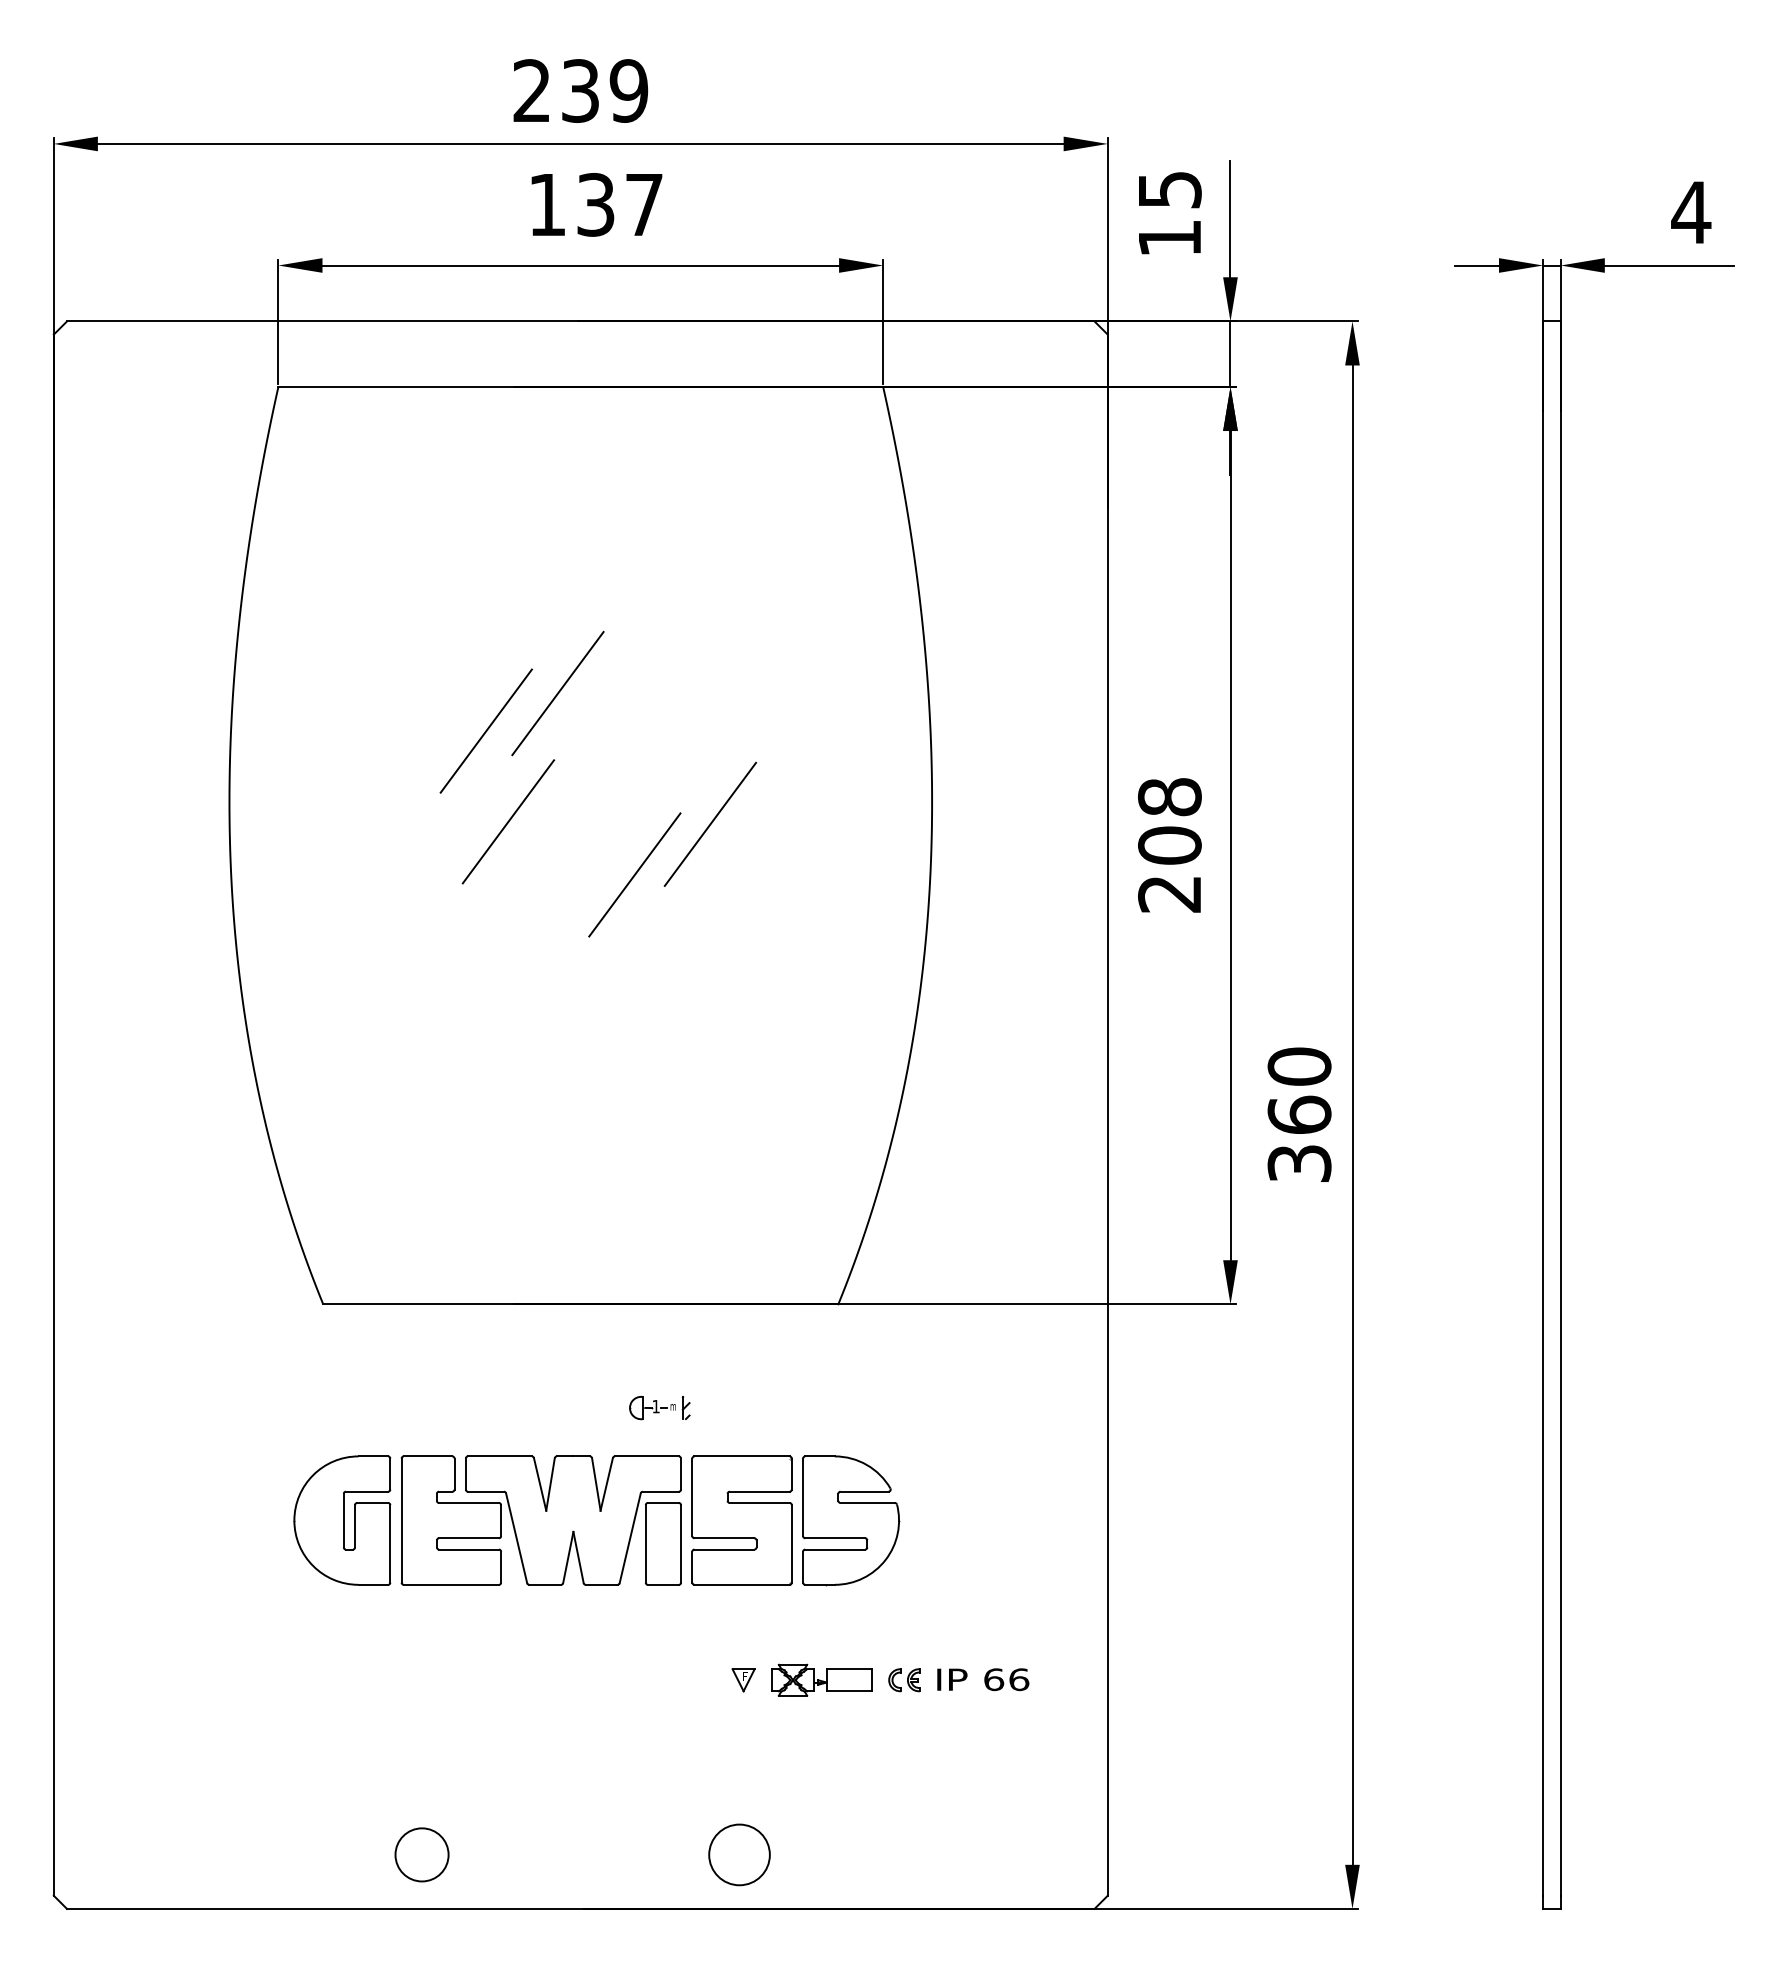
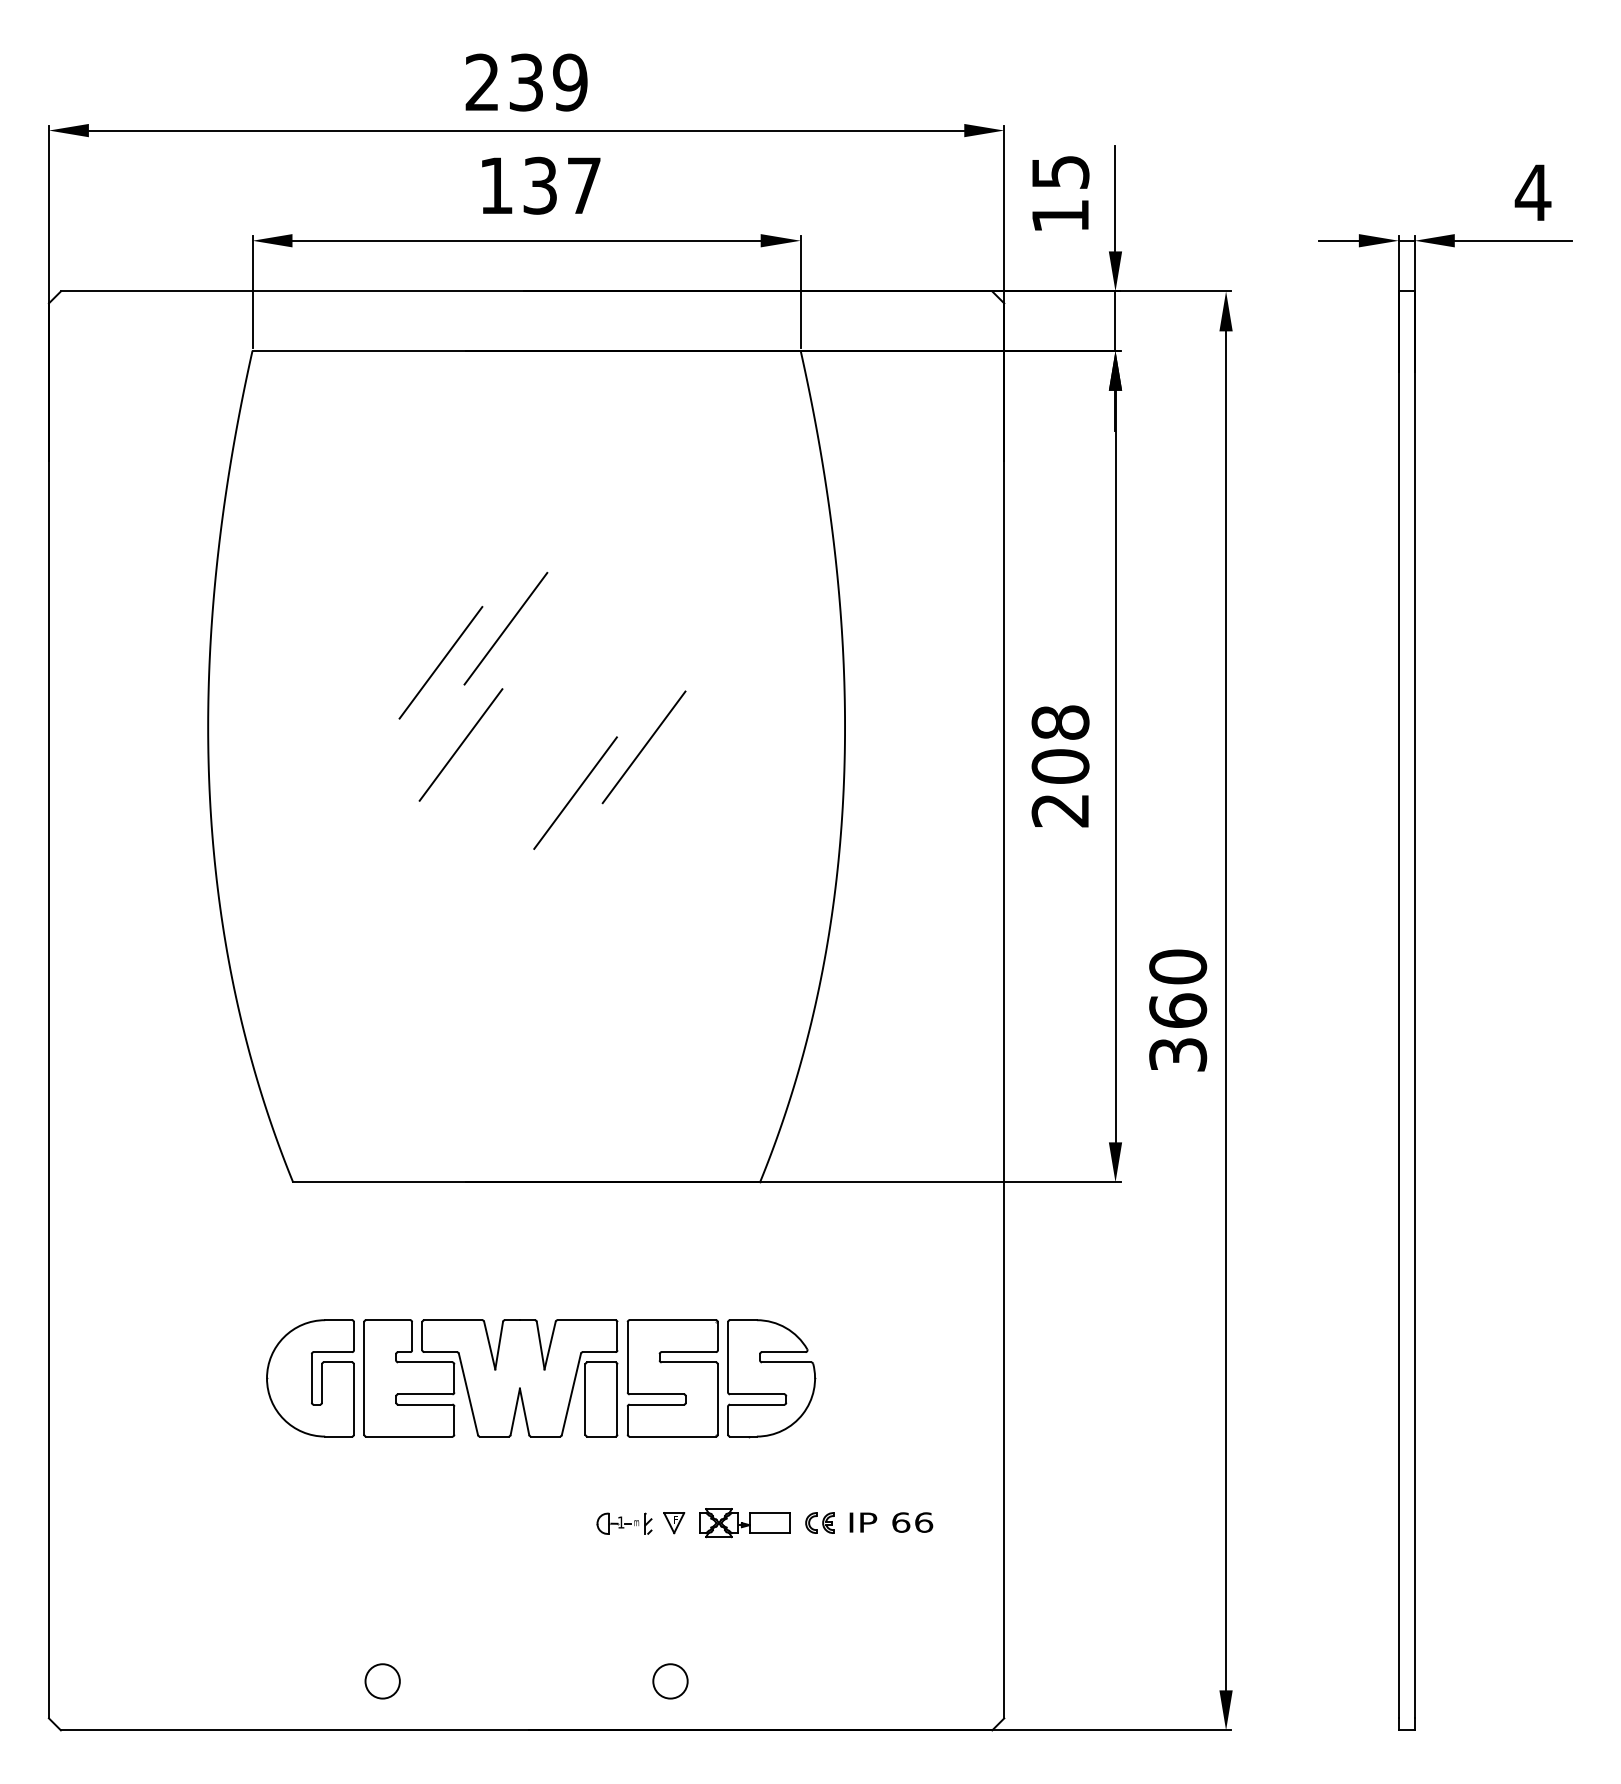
part: (659, 1407) -> (624, 1523), moved
circle: (421, 1854) -> (382, 1681), size x0.71
circle: (739, 1854) -> (670, 1681), size x0.62

